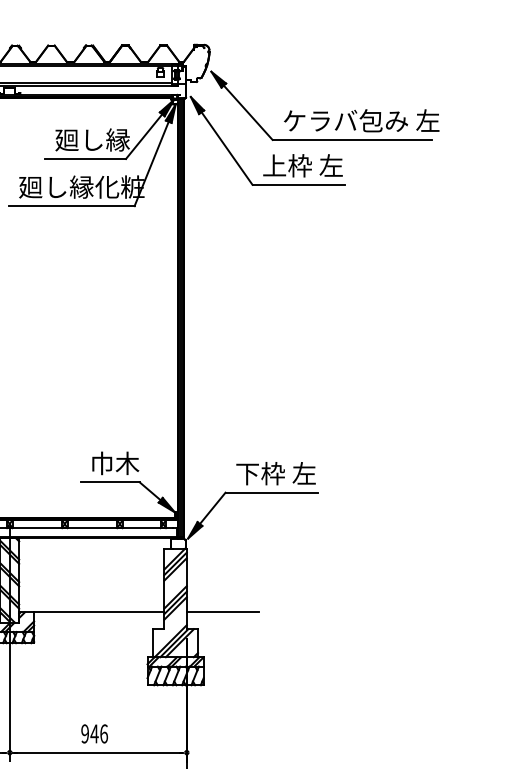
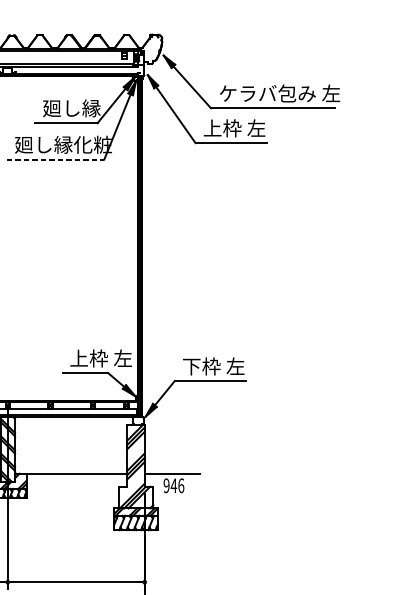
line: (71, 206) -> (55, 159), solid -> dashed
text: (130, 463) -> (101, 358), 巾木 -> 上枠 左
text: (94, 733) -> (173, 485), moved

